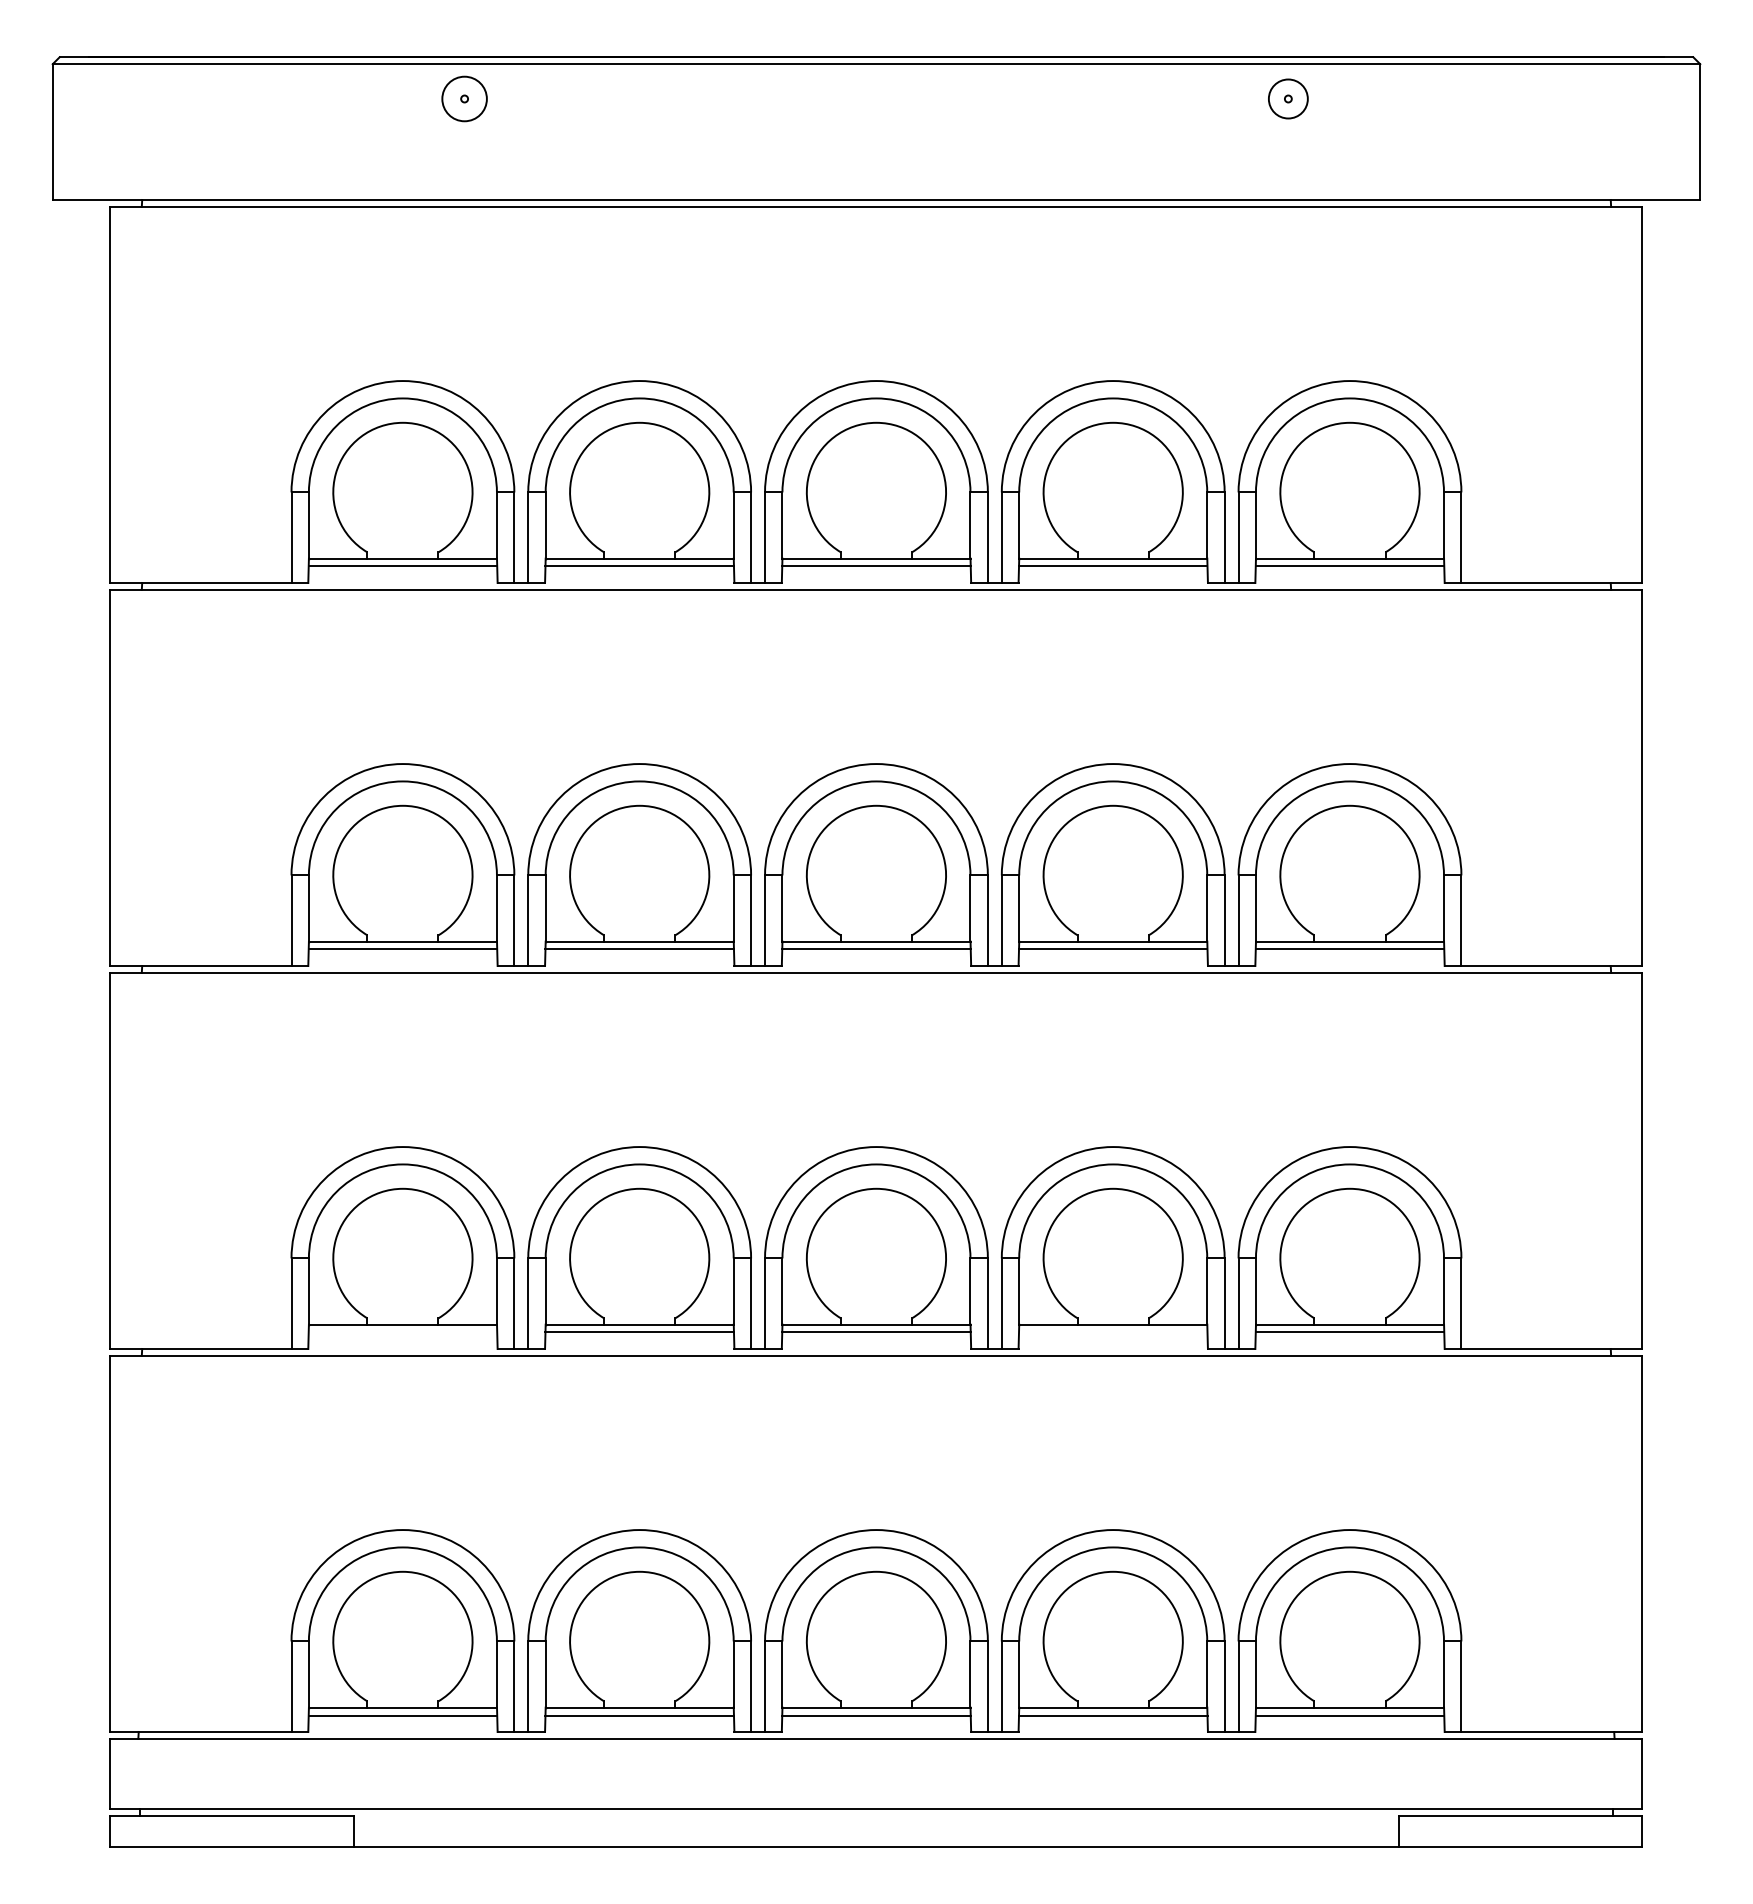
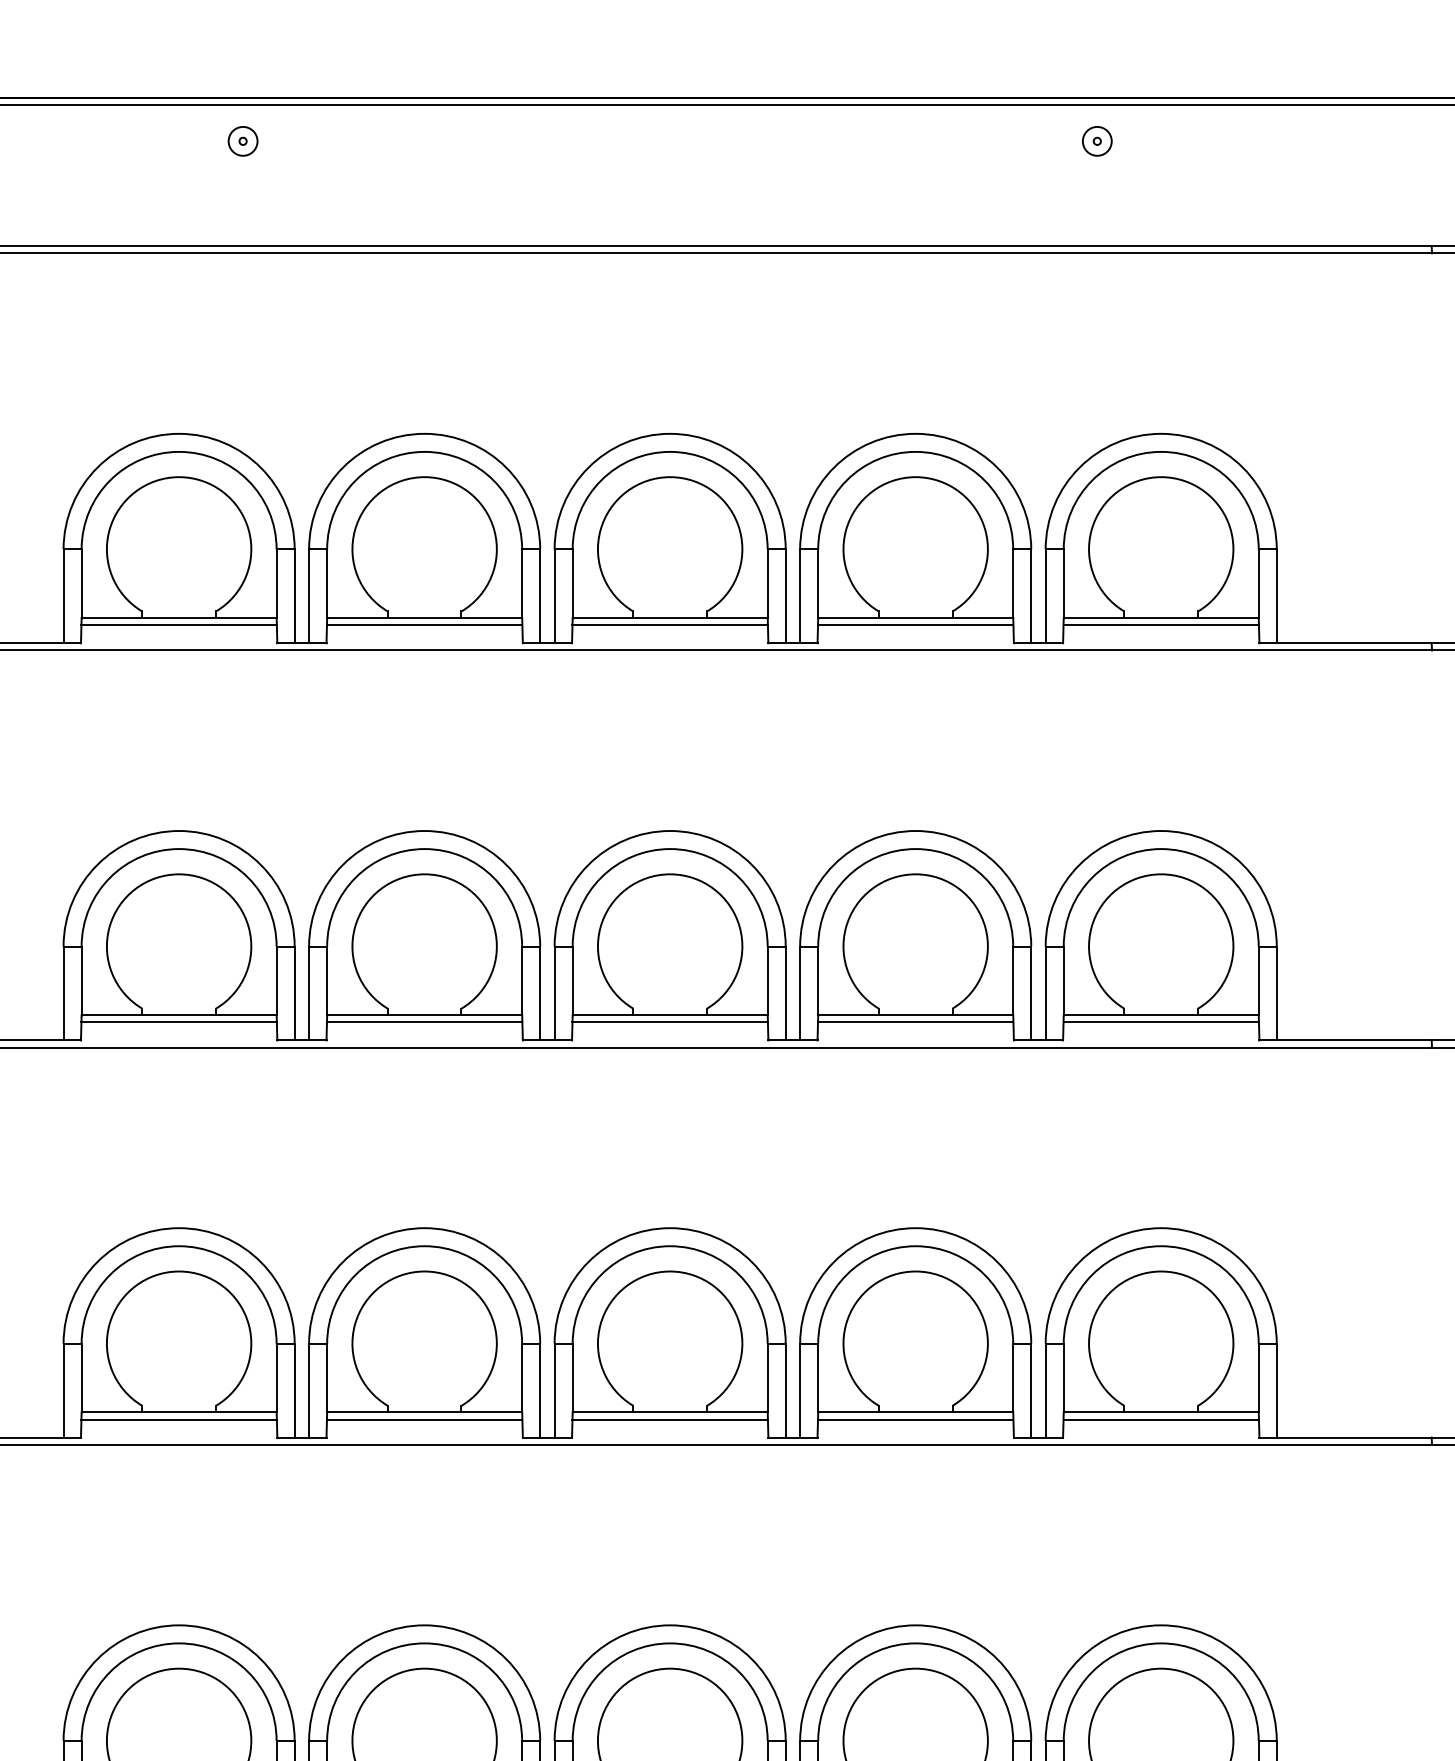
circle: (464, 98) -> (242, 140), size x0.62
circle: (1288, 98) -> (1097, 140), size x0.71
line: (402, 1331) -> (178, 1419), added
line: (1113, 1331) -> (915, 1419), added

